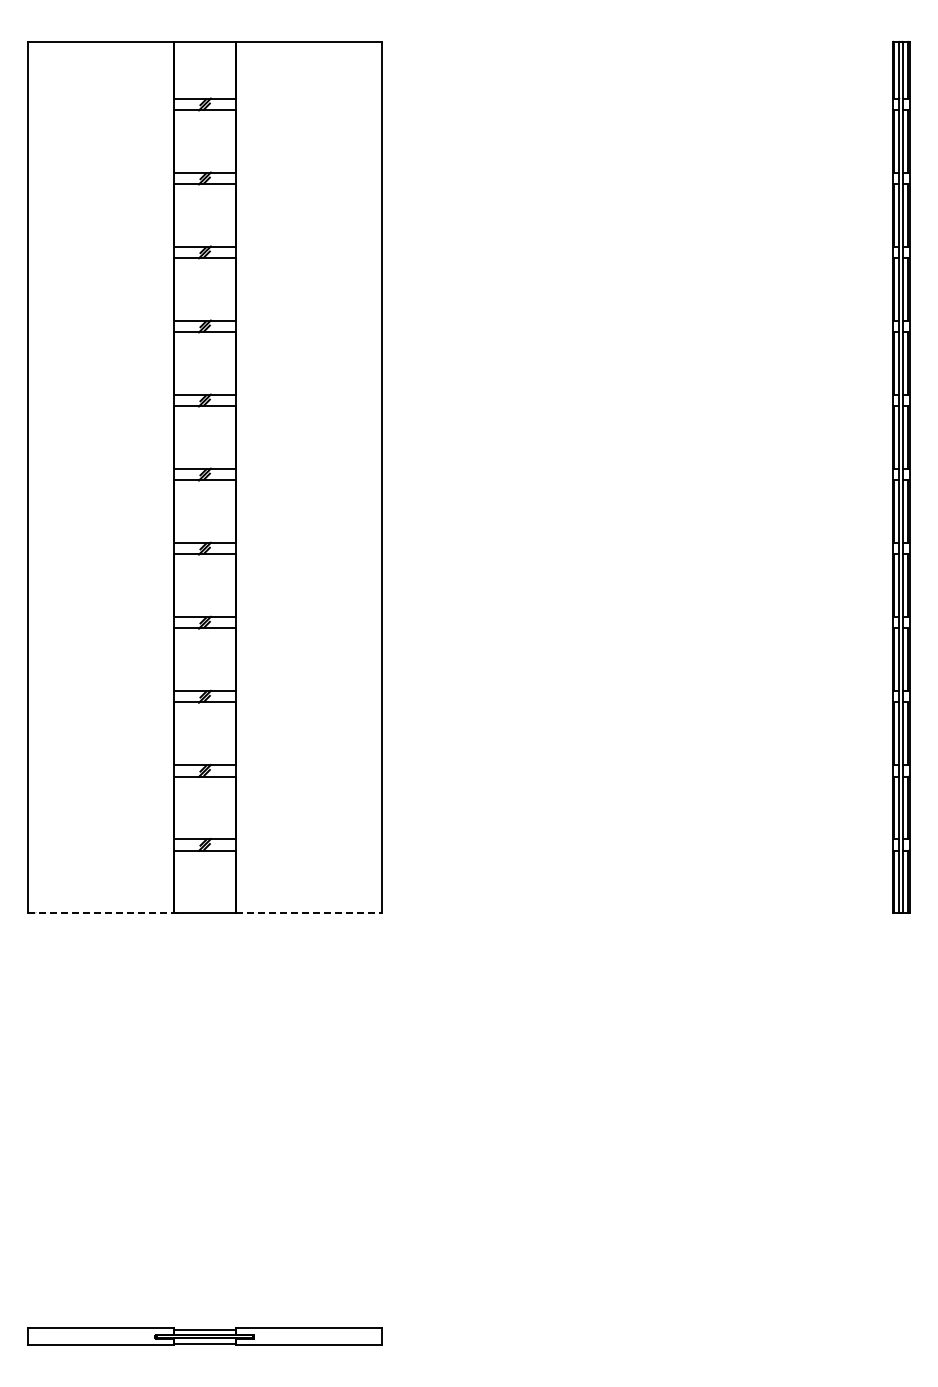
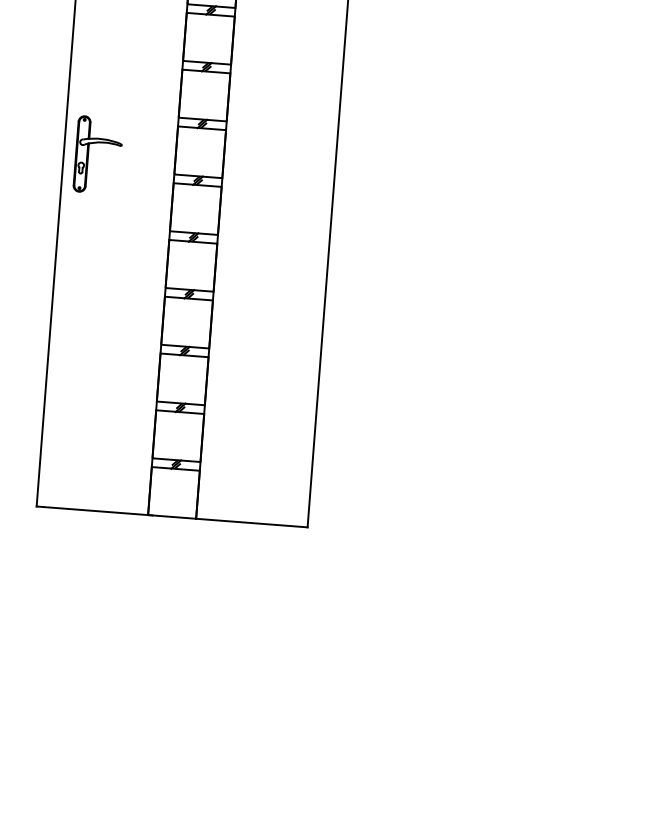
part: (60, 451) -> (88, 154), added
line: (103, 913) -> (94, 511), dashed -> solid
line: (308, 913) -> (251, 523), dashed -> solid

